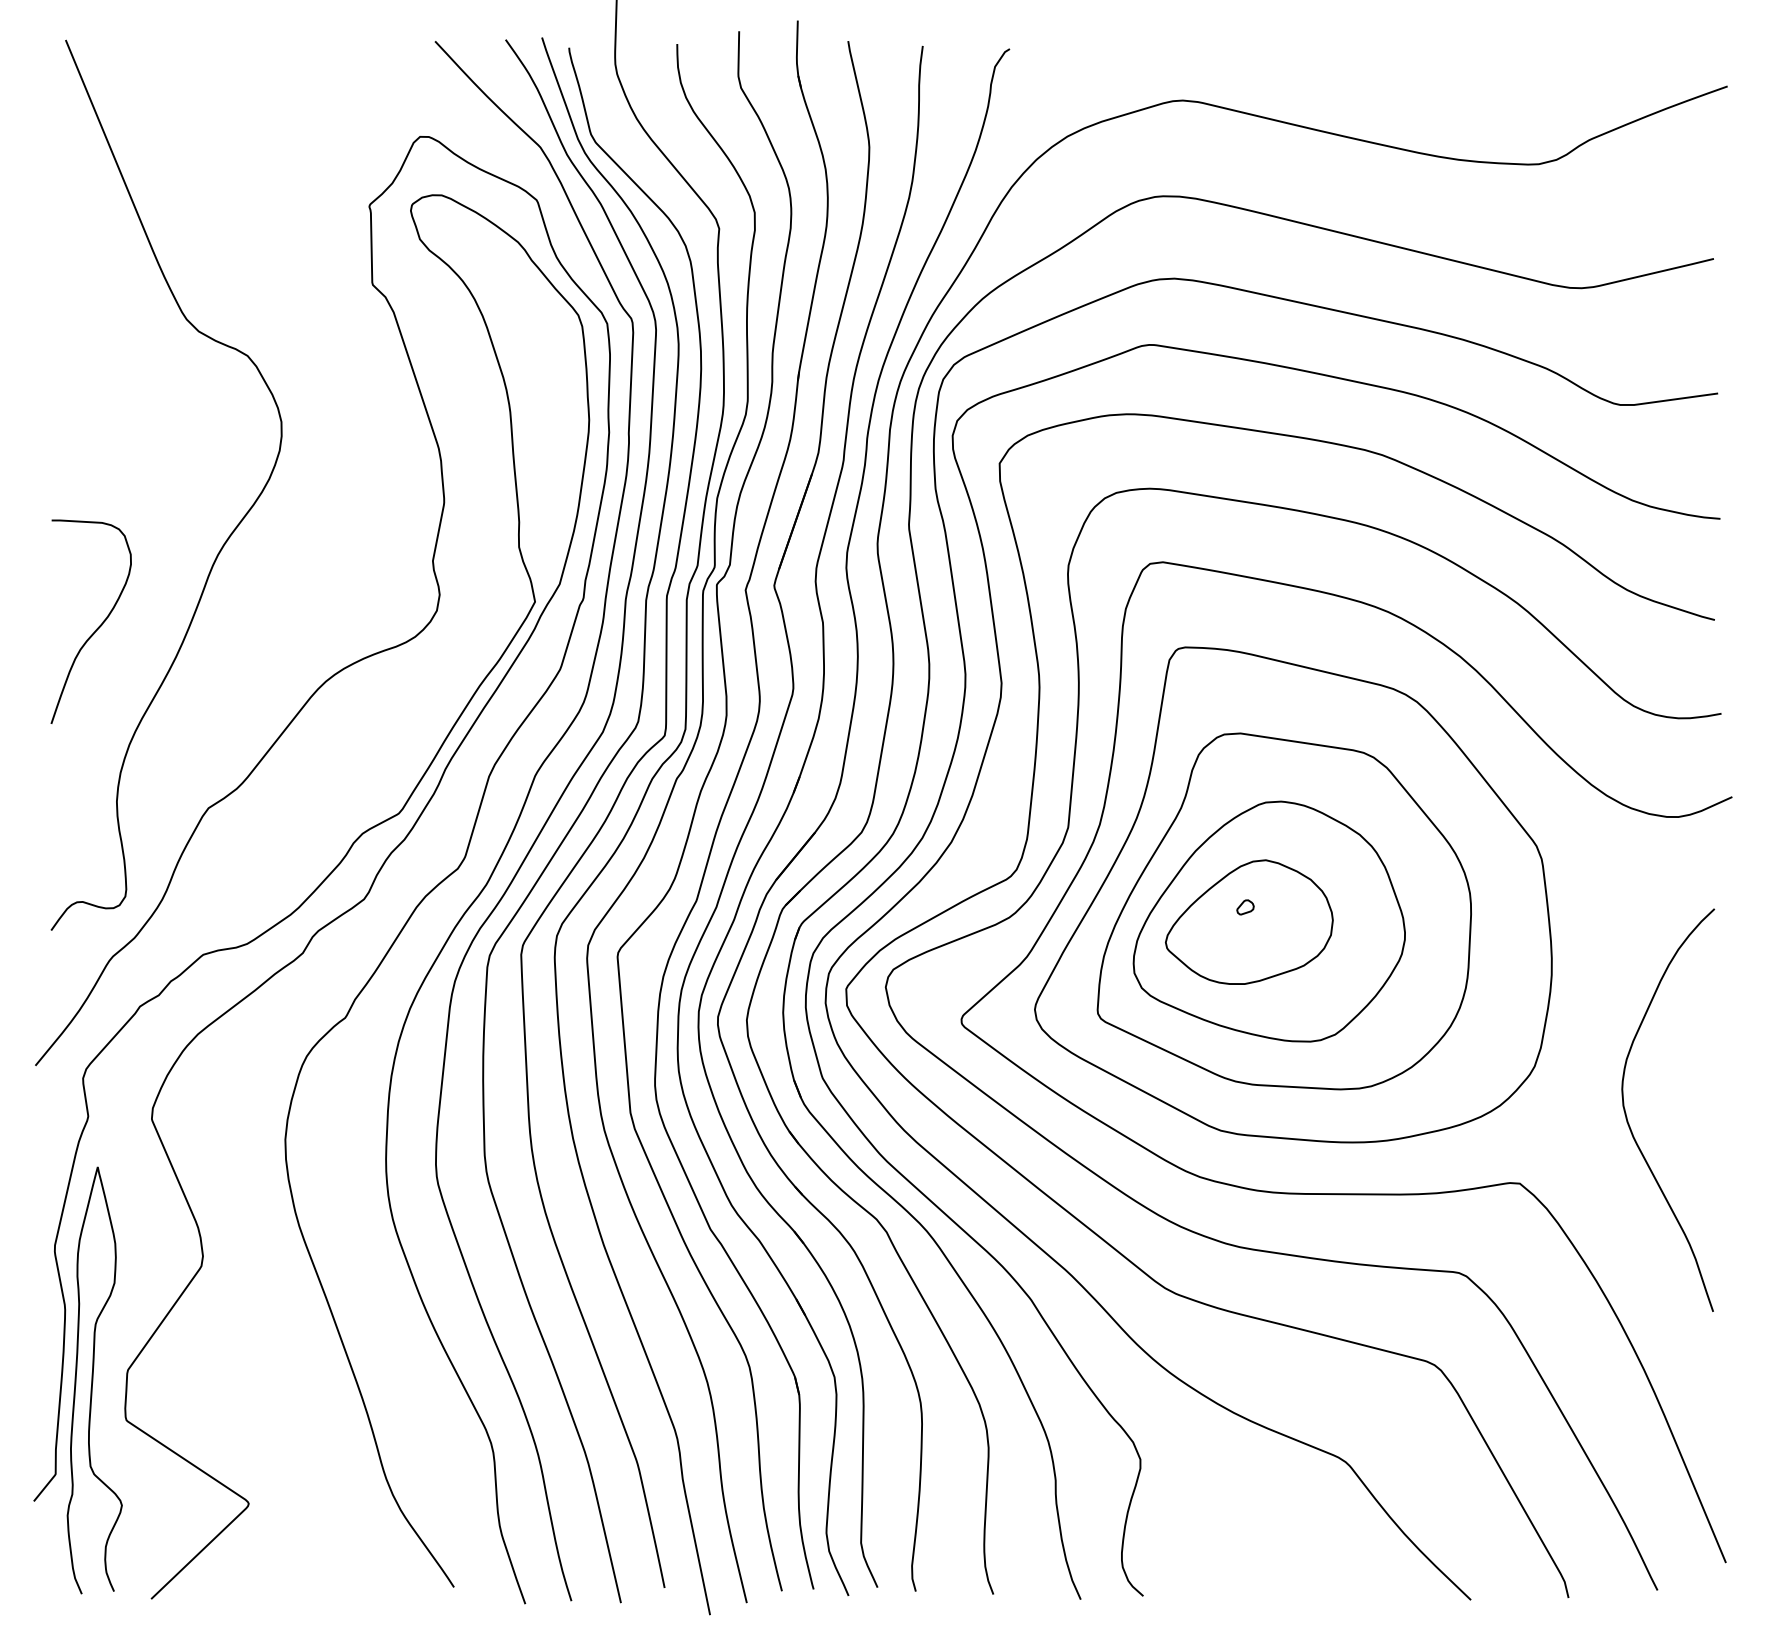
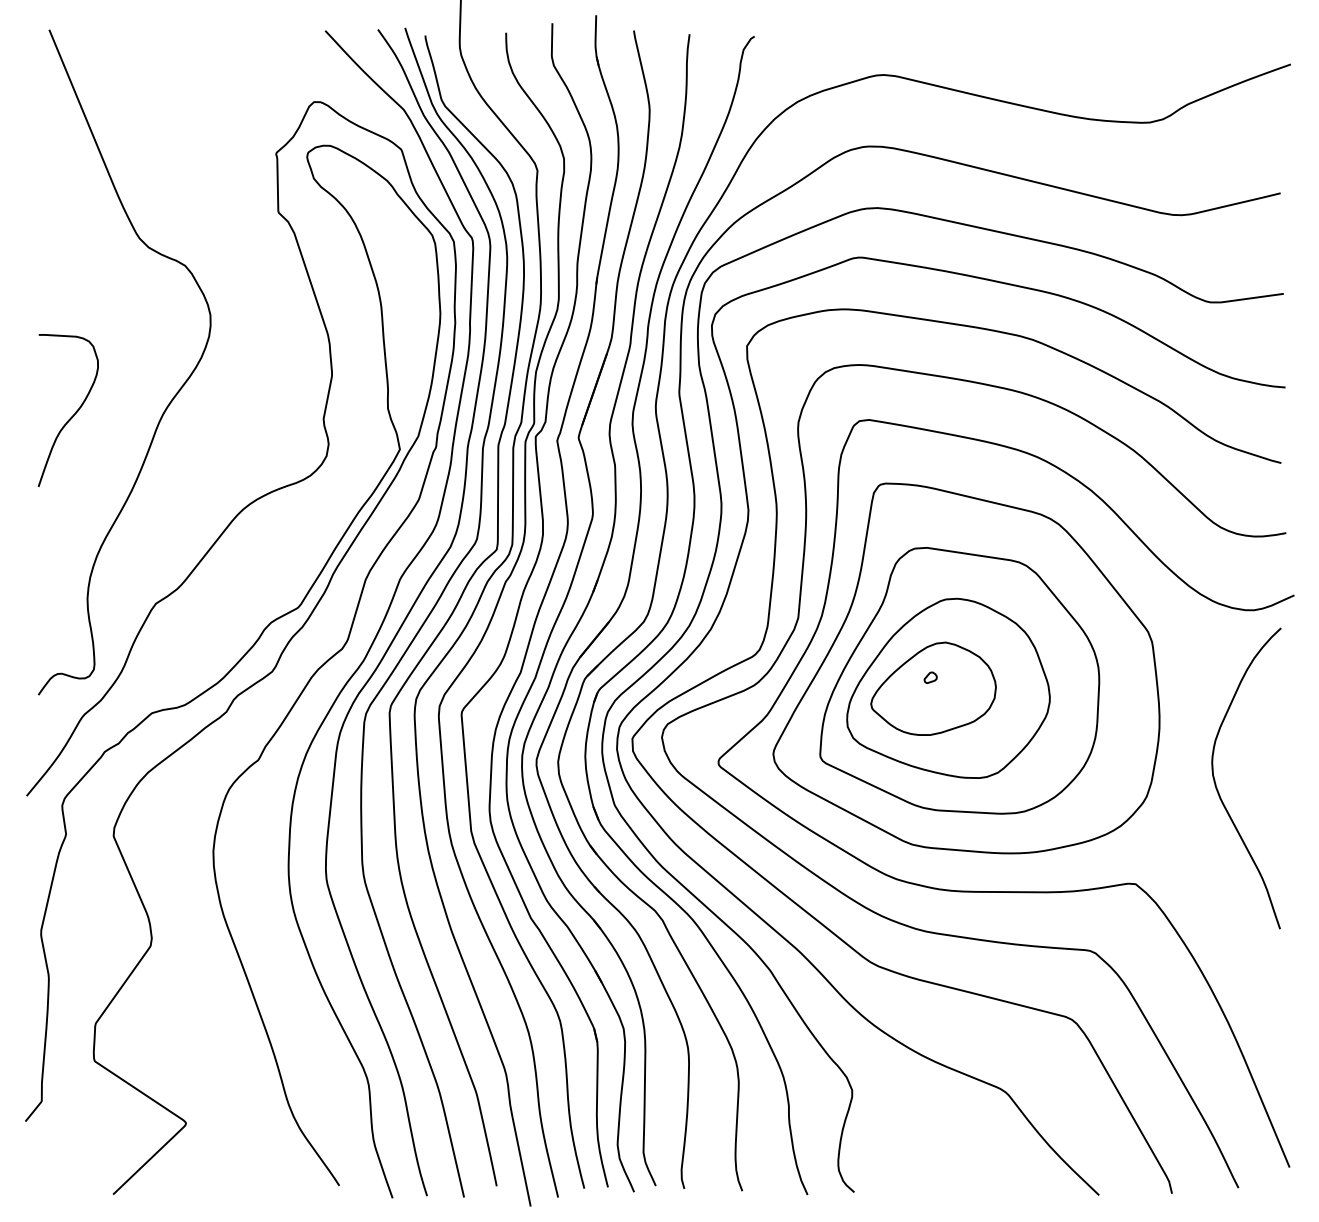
curve: (97, 627) -> (73, 414), moved
curve: (1629, 1123) -> (1217, 788), moved
curve: (93, 1380) -> (70, 1031), removed

